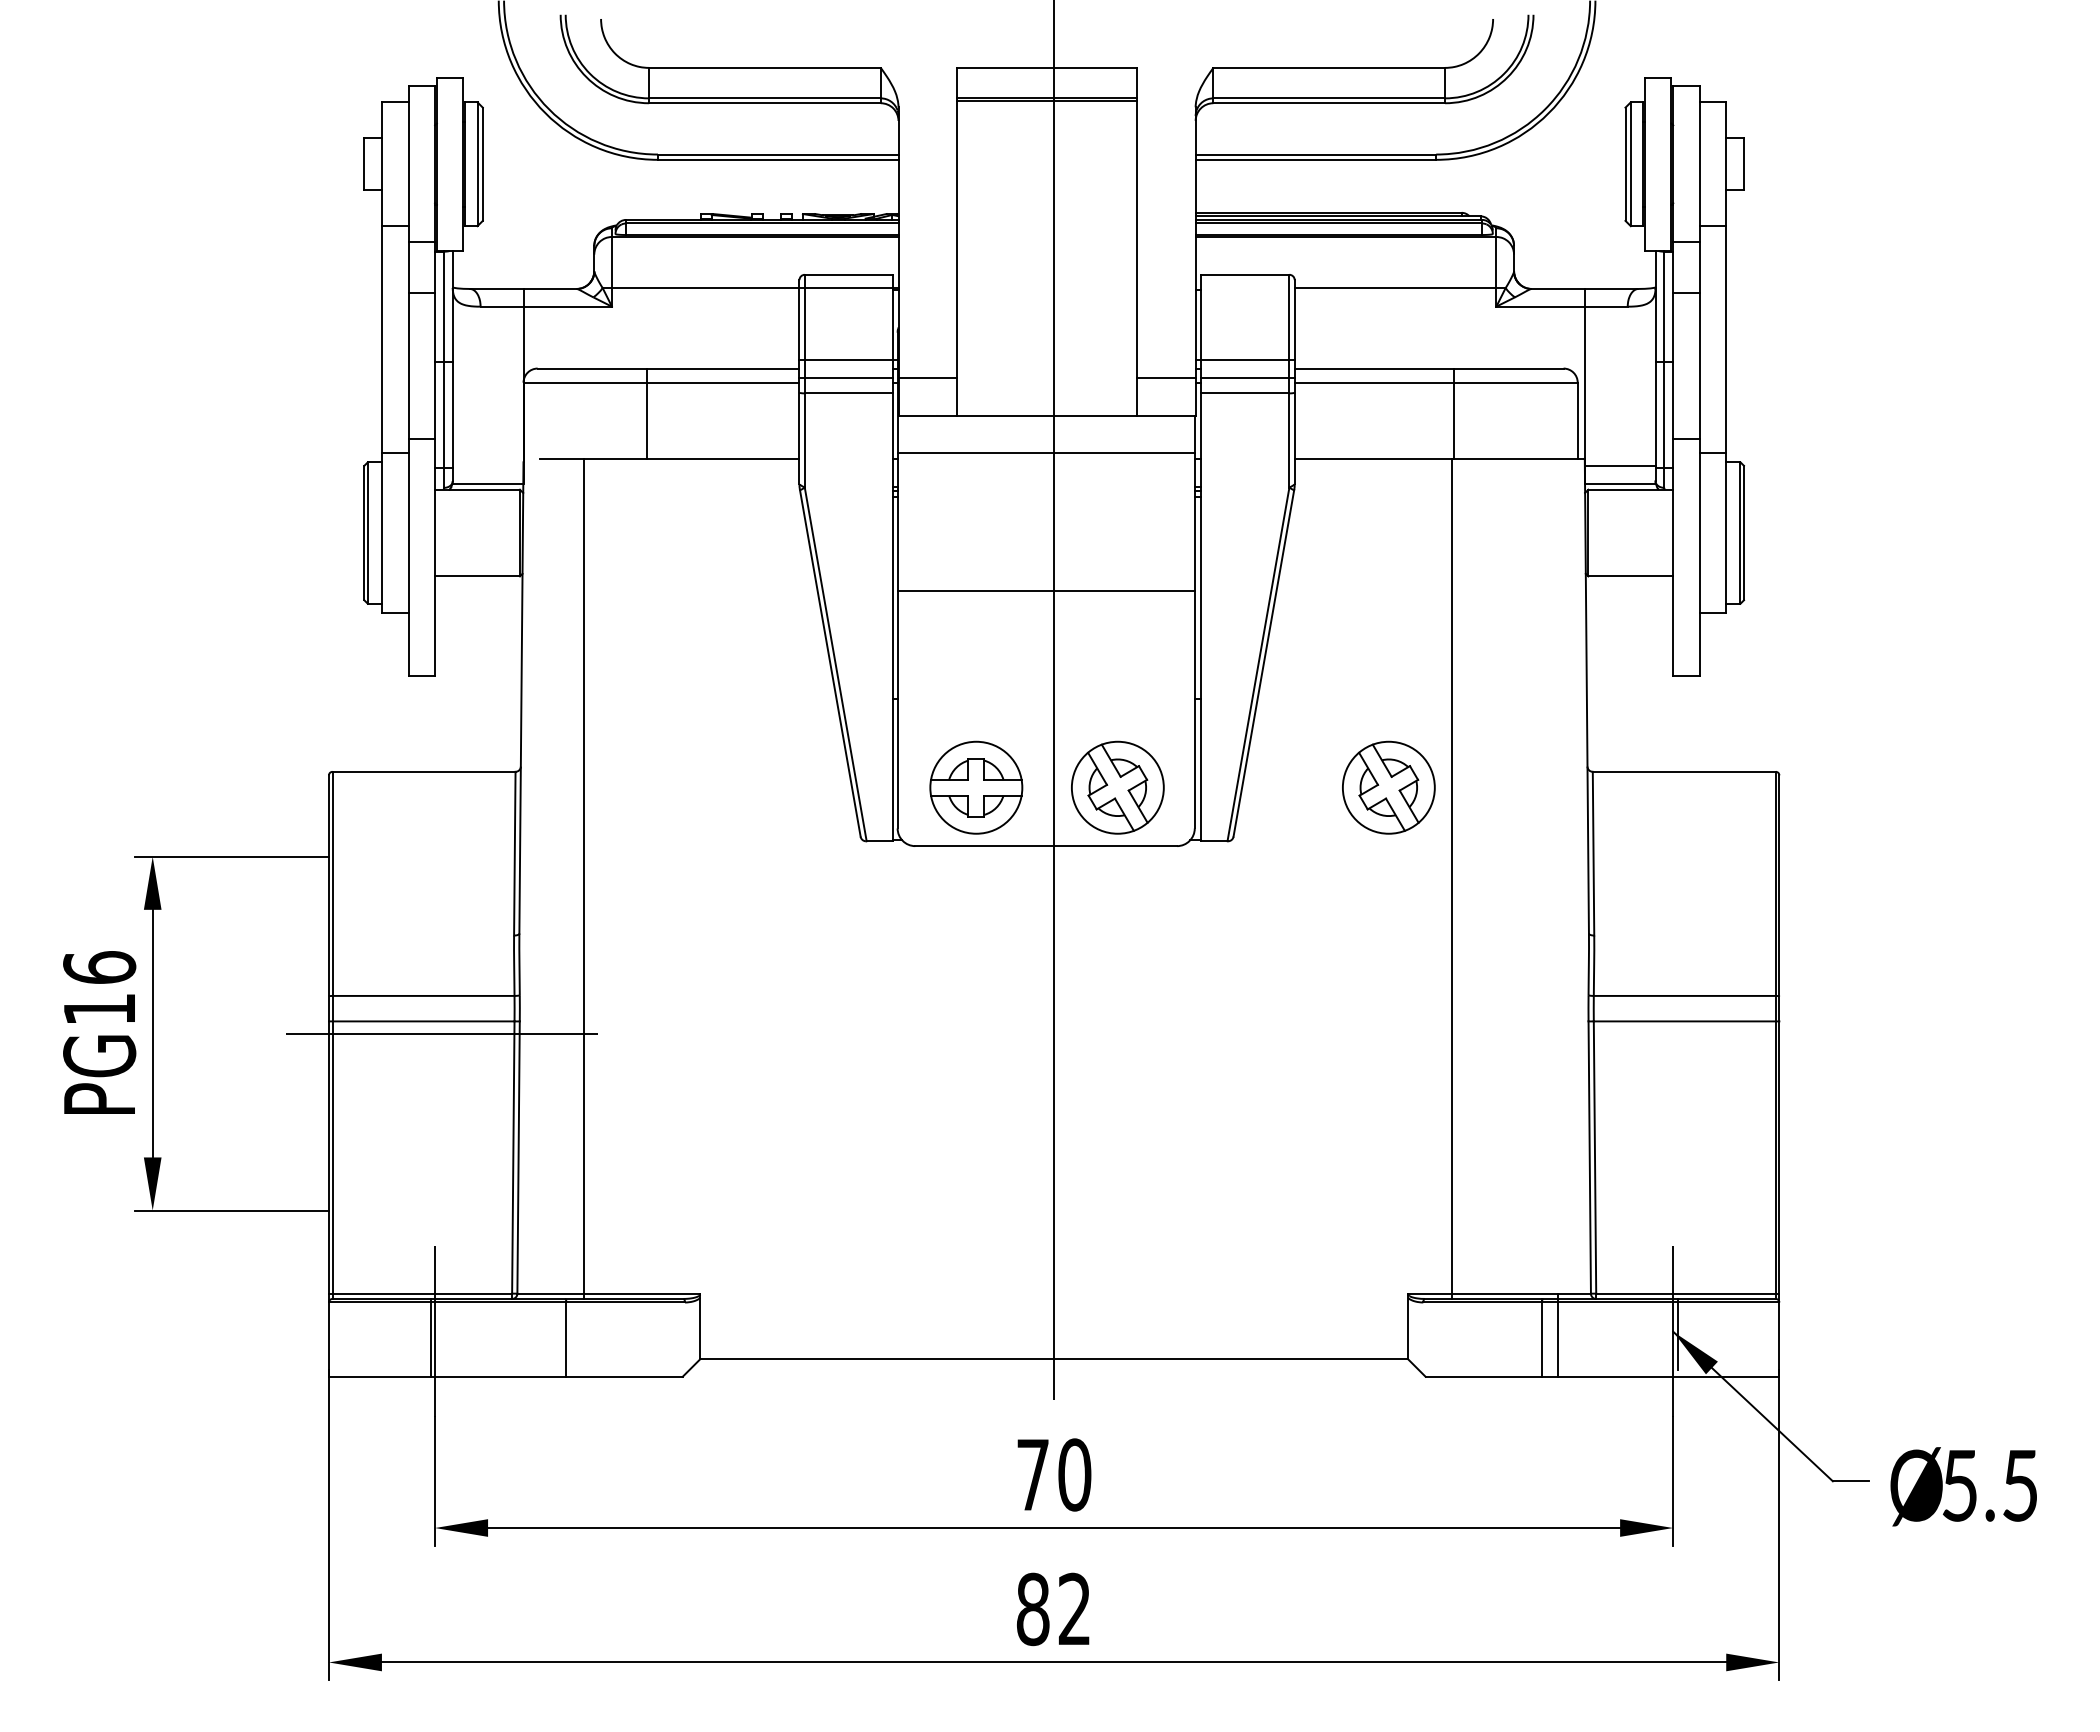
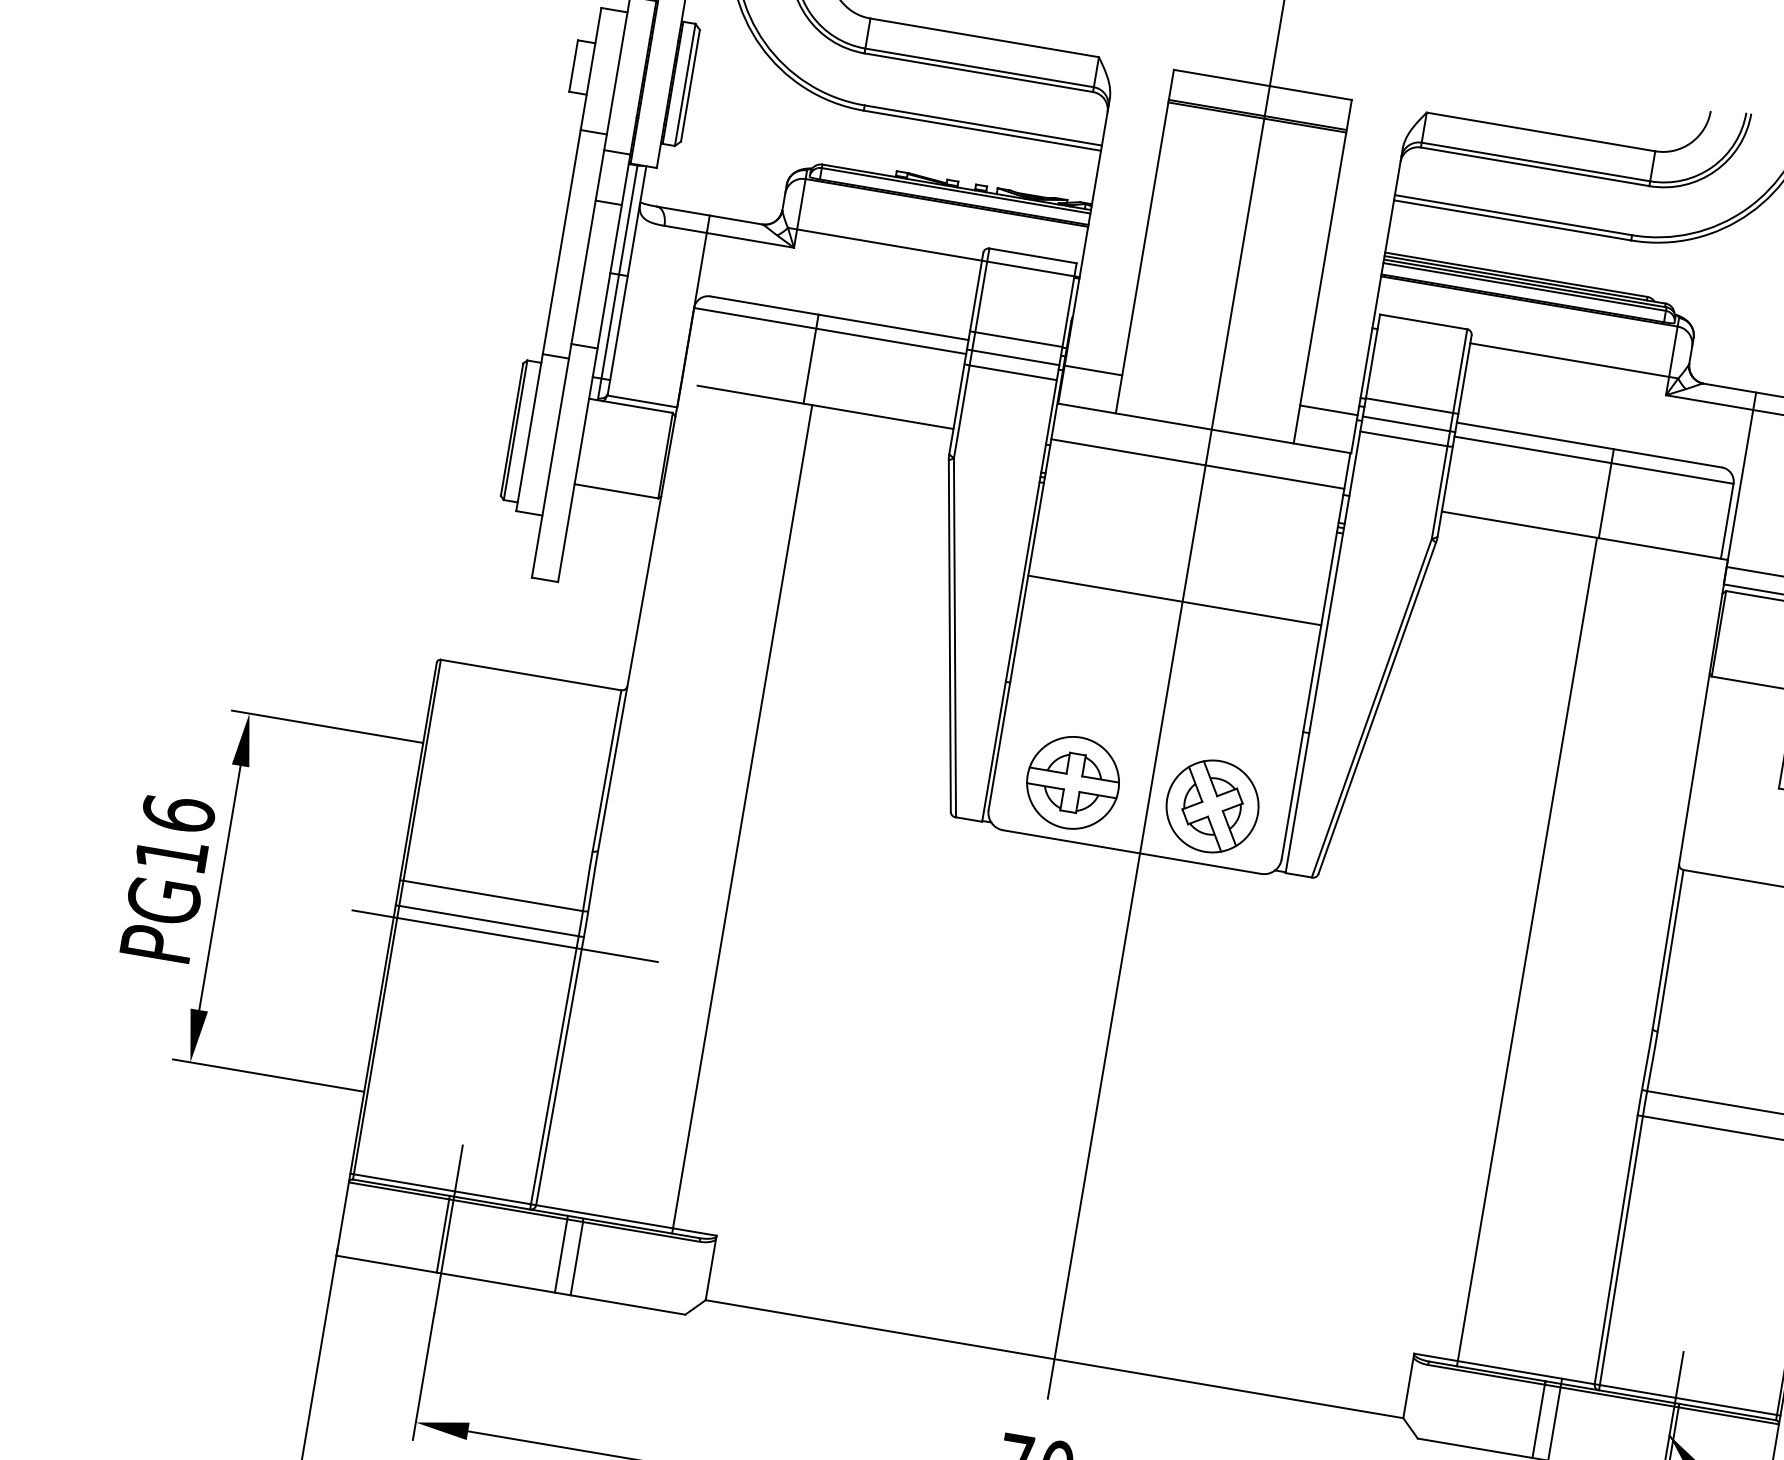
part: (1388, 787) -> (1479, 851), removed
line: (584, 878) -> (742, 819), moved
line: (550, 1337) -> (561, 1253), added

